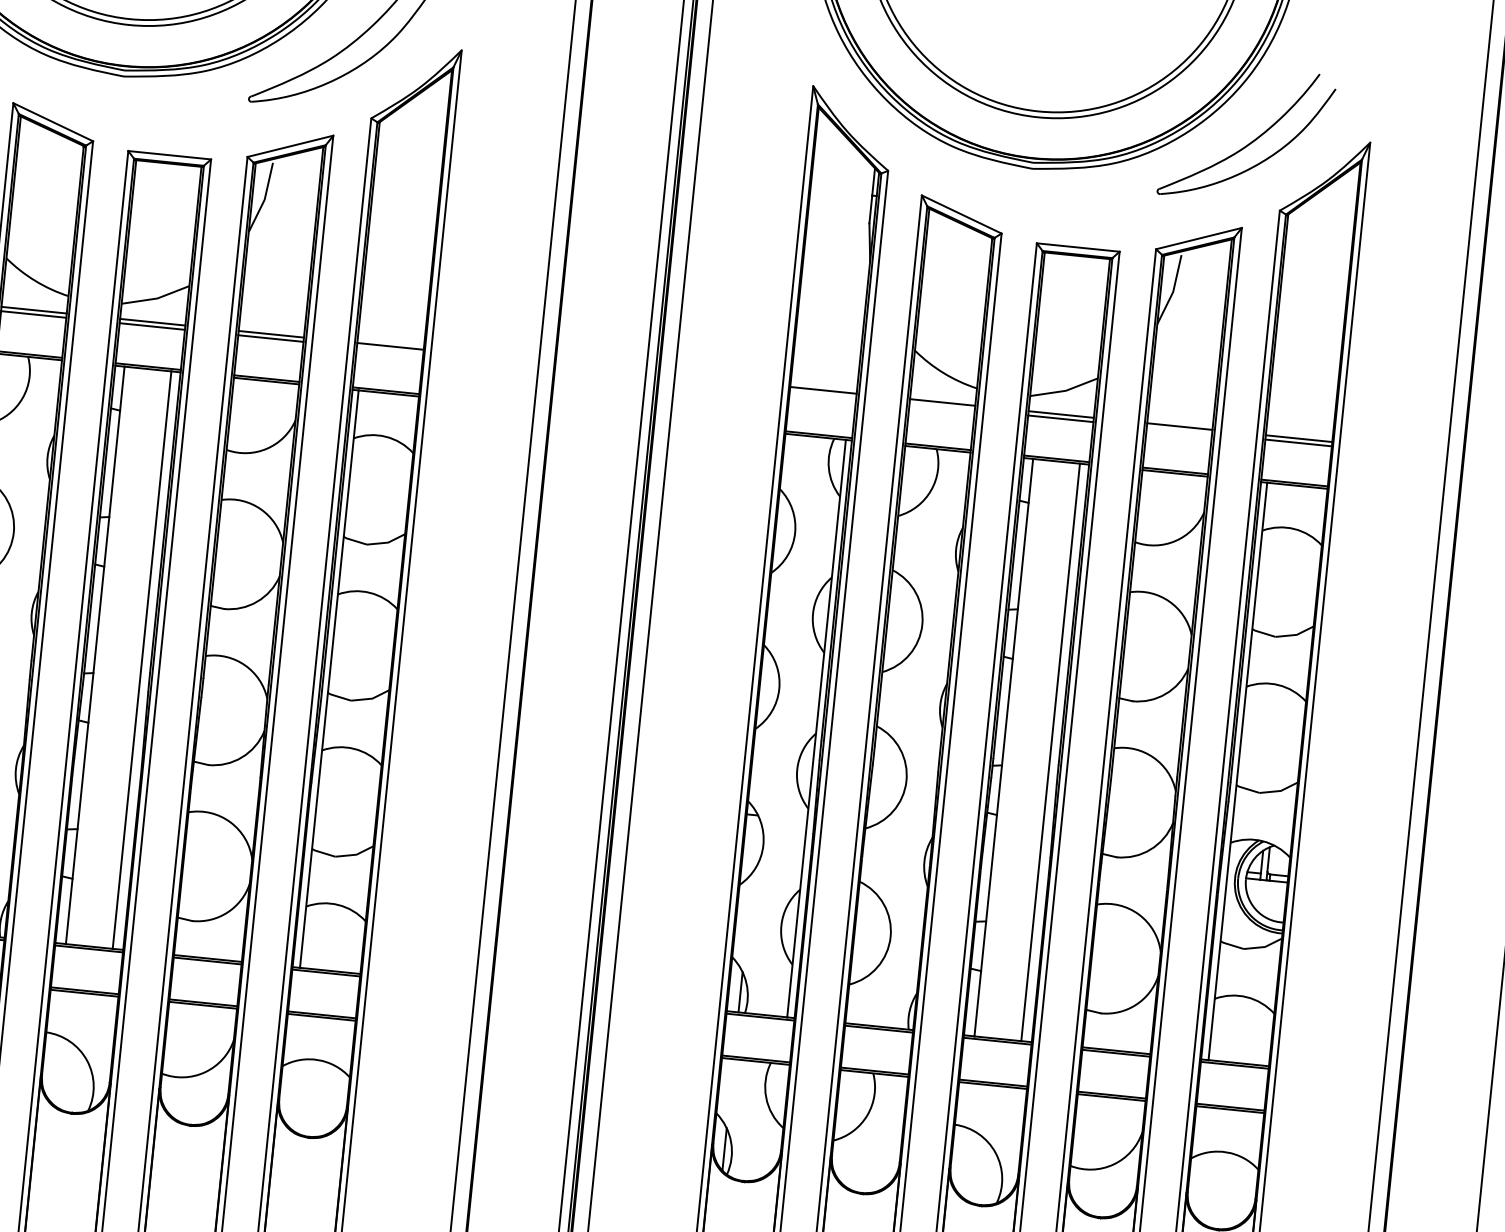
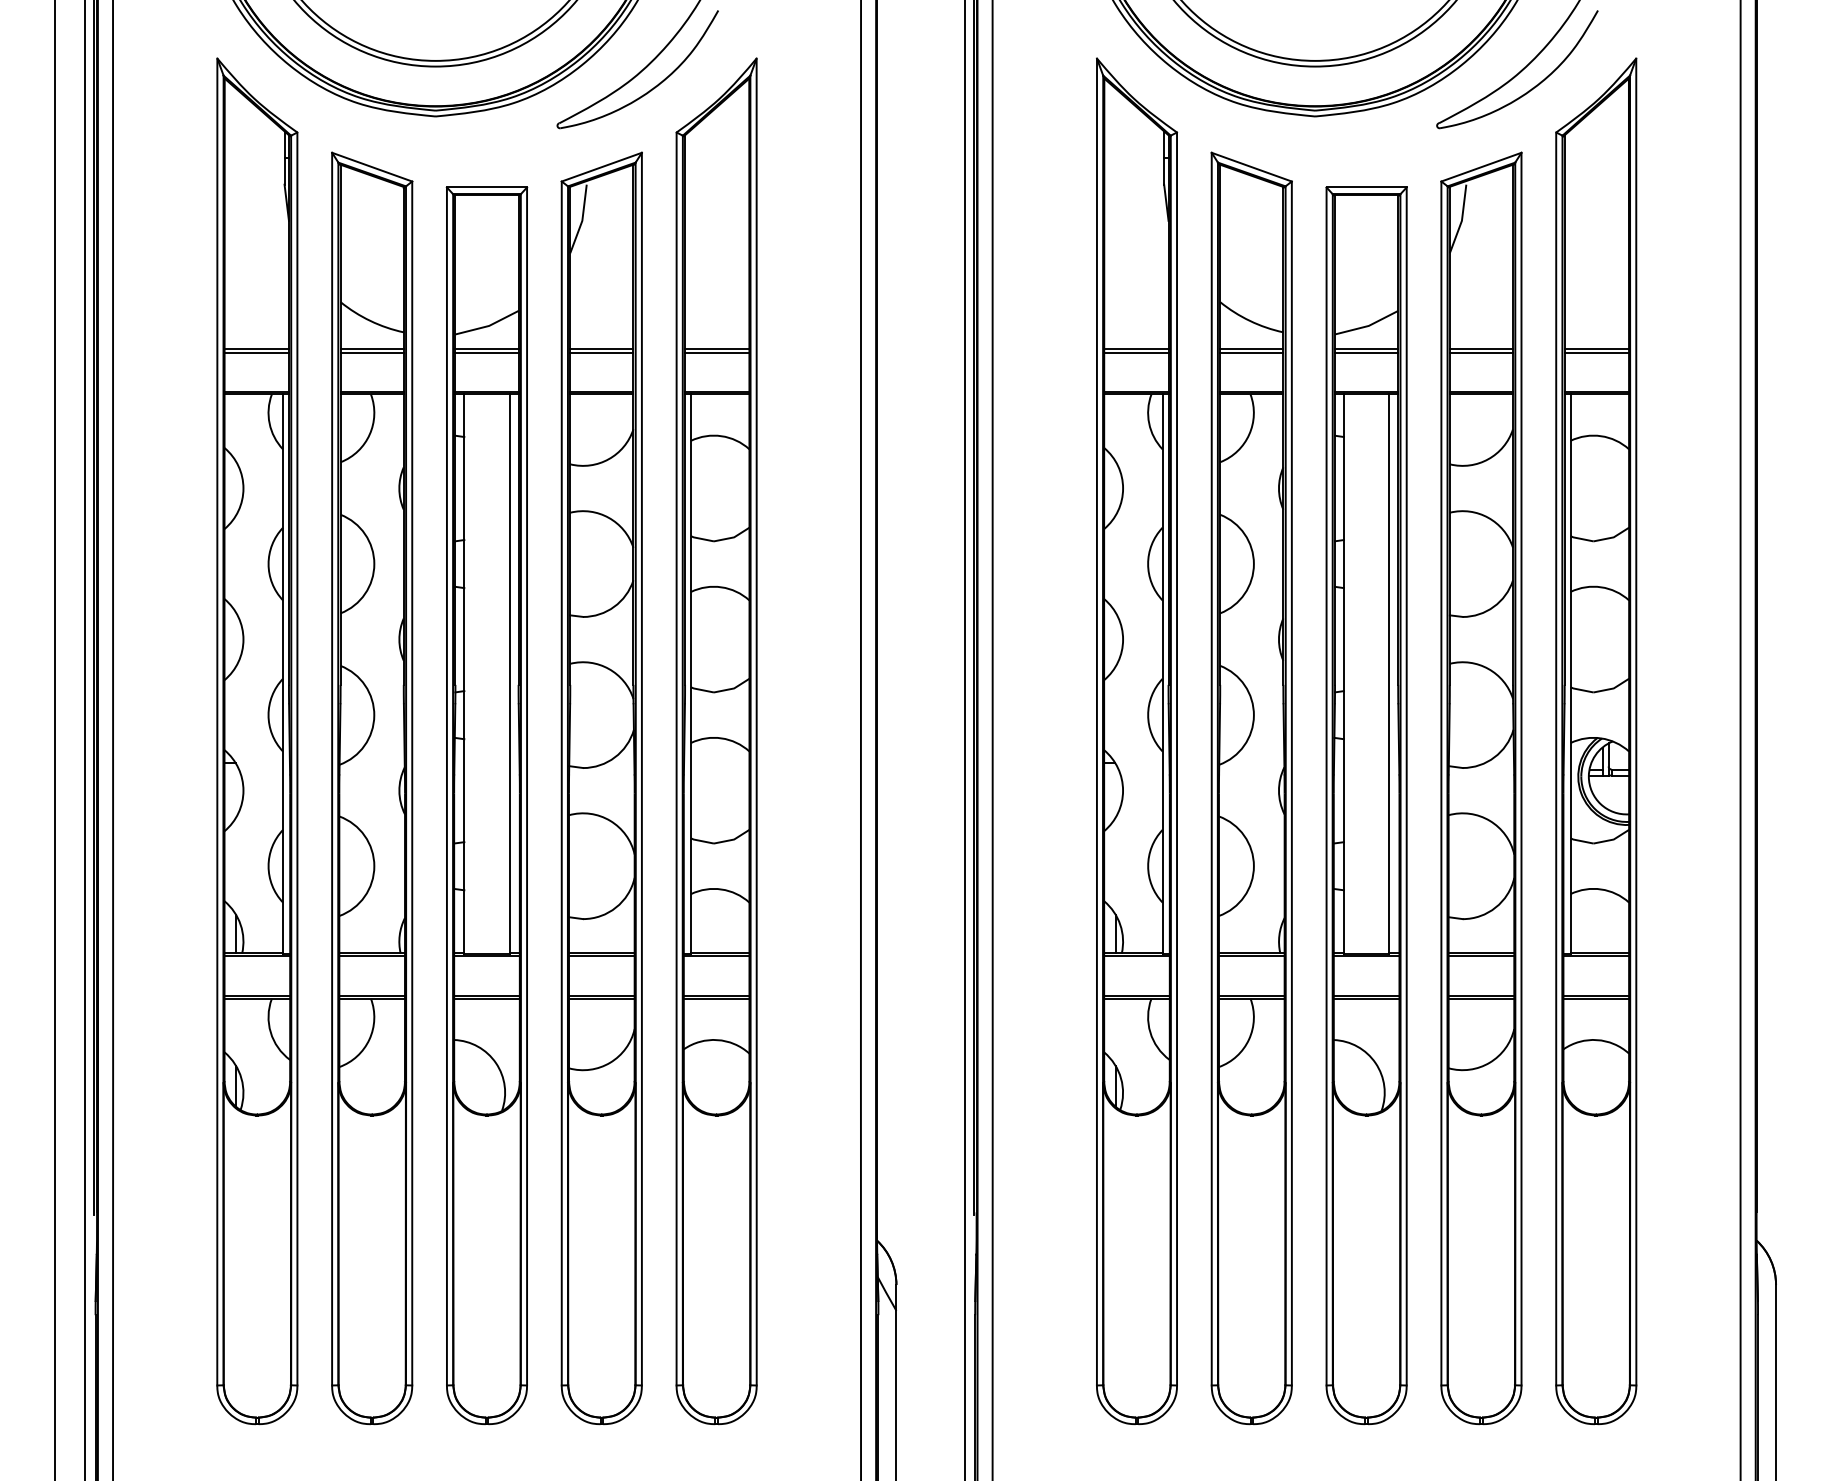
line: (390, 350) -> (717, 353), added
line: (823, 394) -> (1136, 353), added
line: (941, 406) -> (1251, 353), added
line: (1179, 431) -> (1481, 353), added

